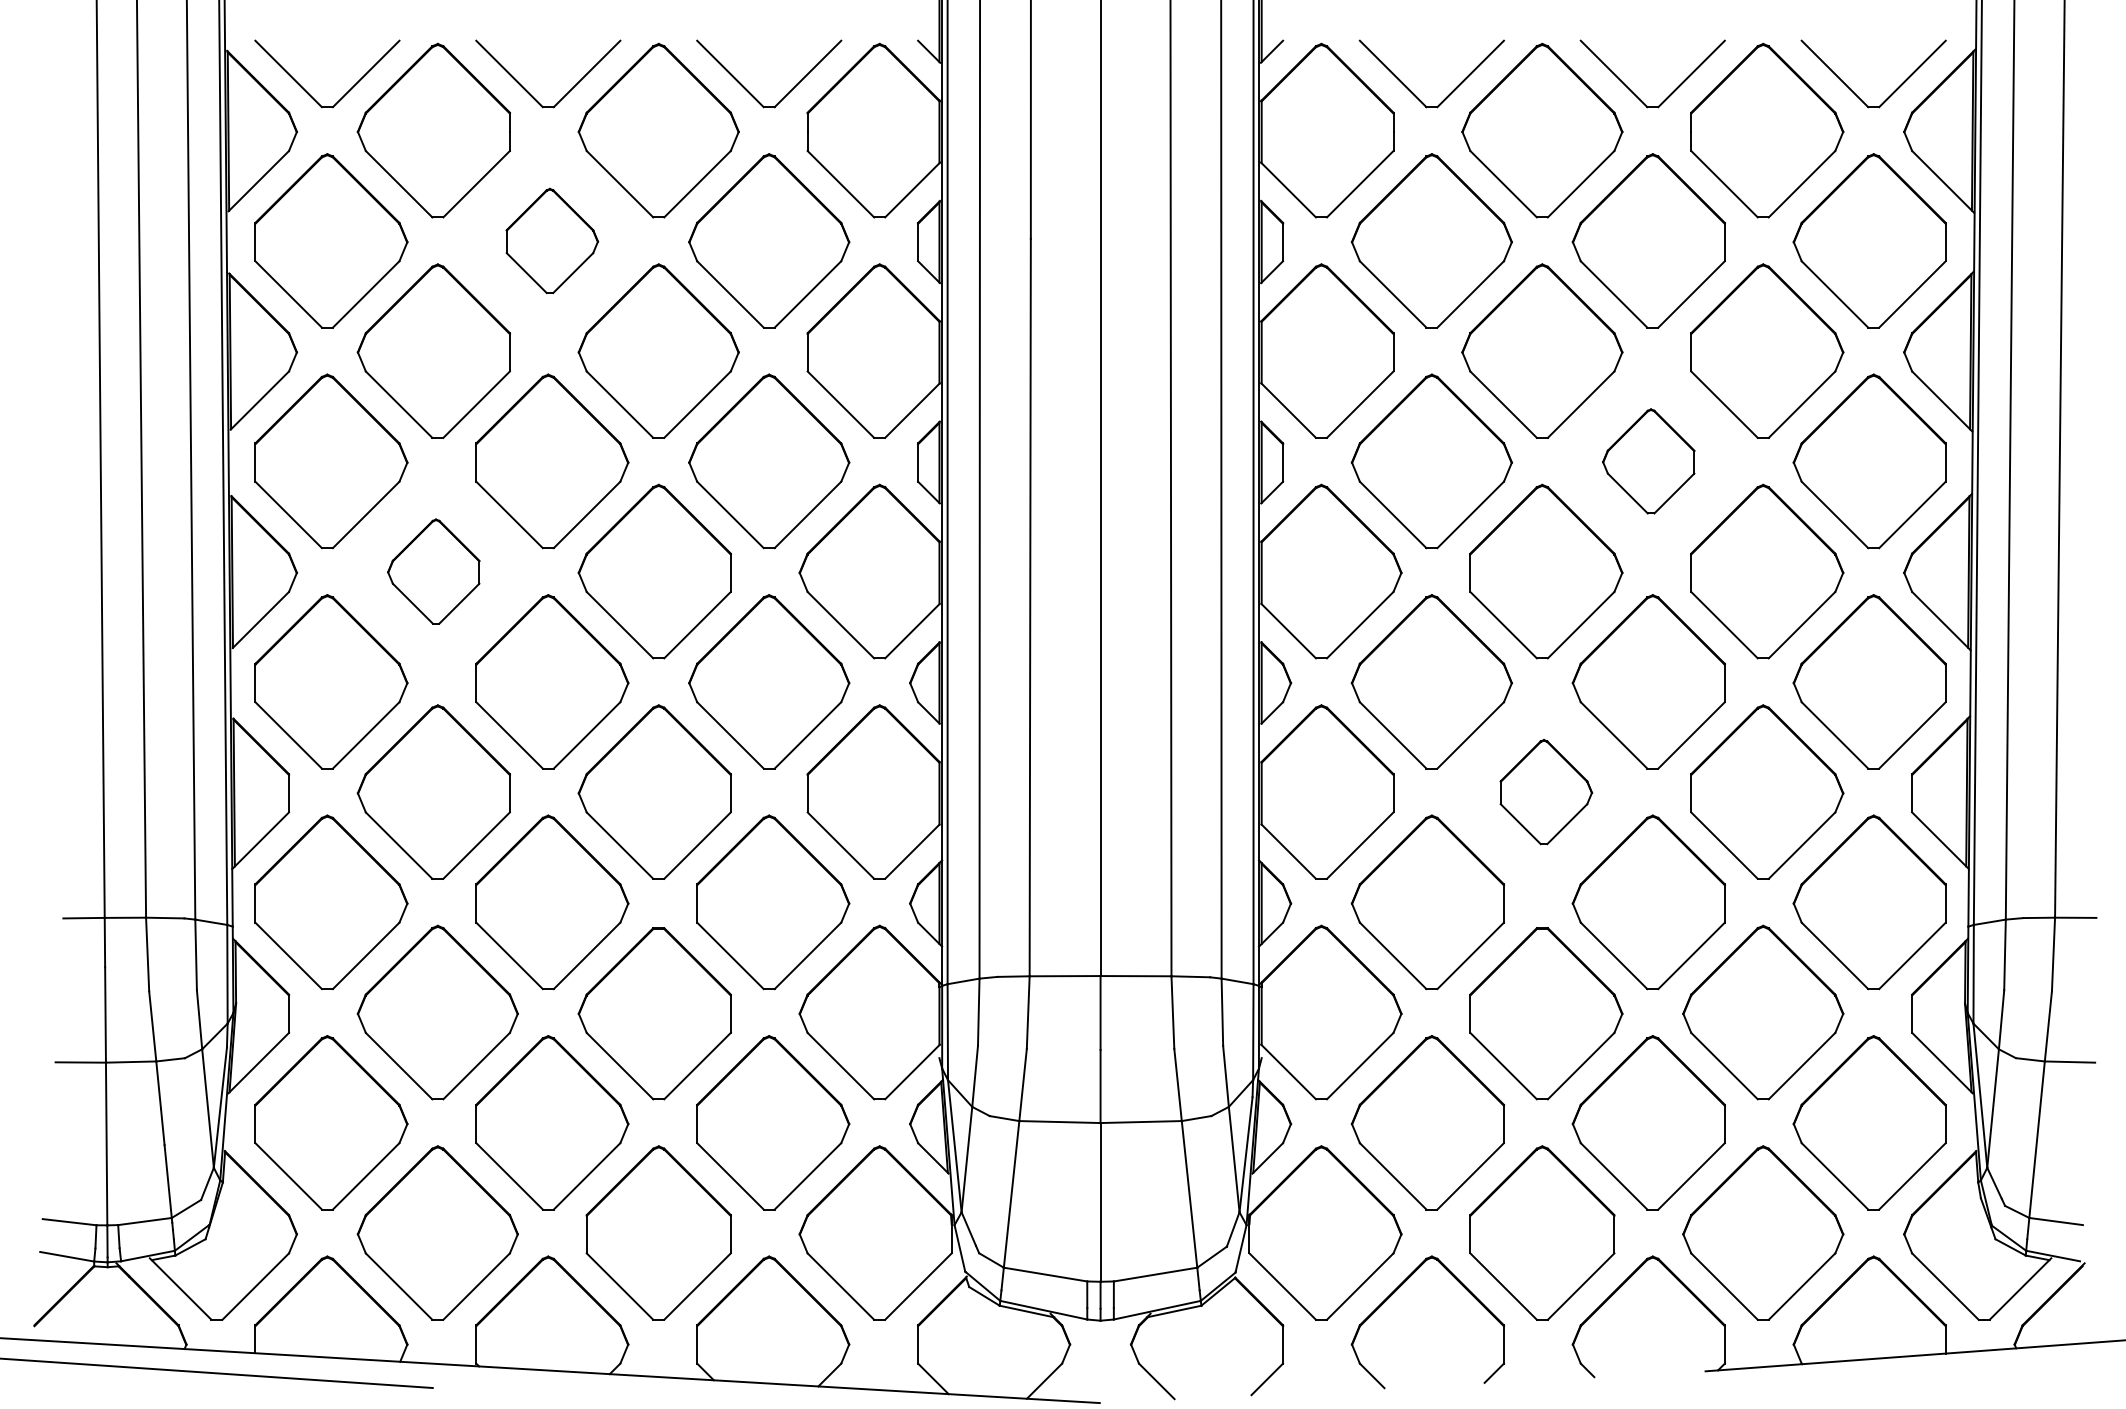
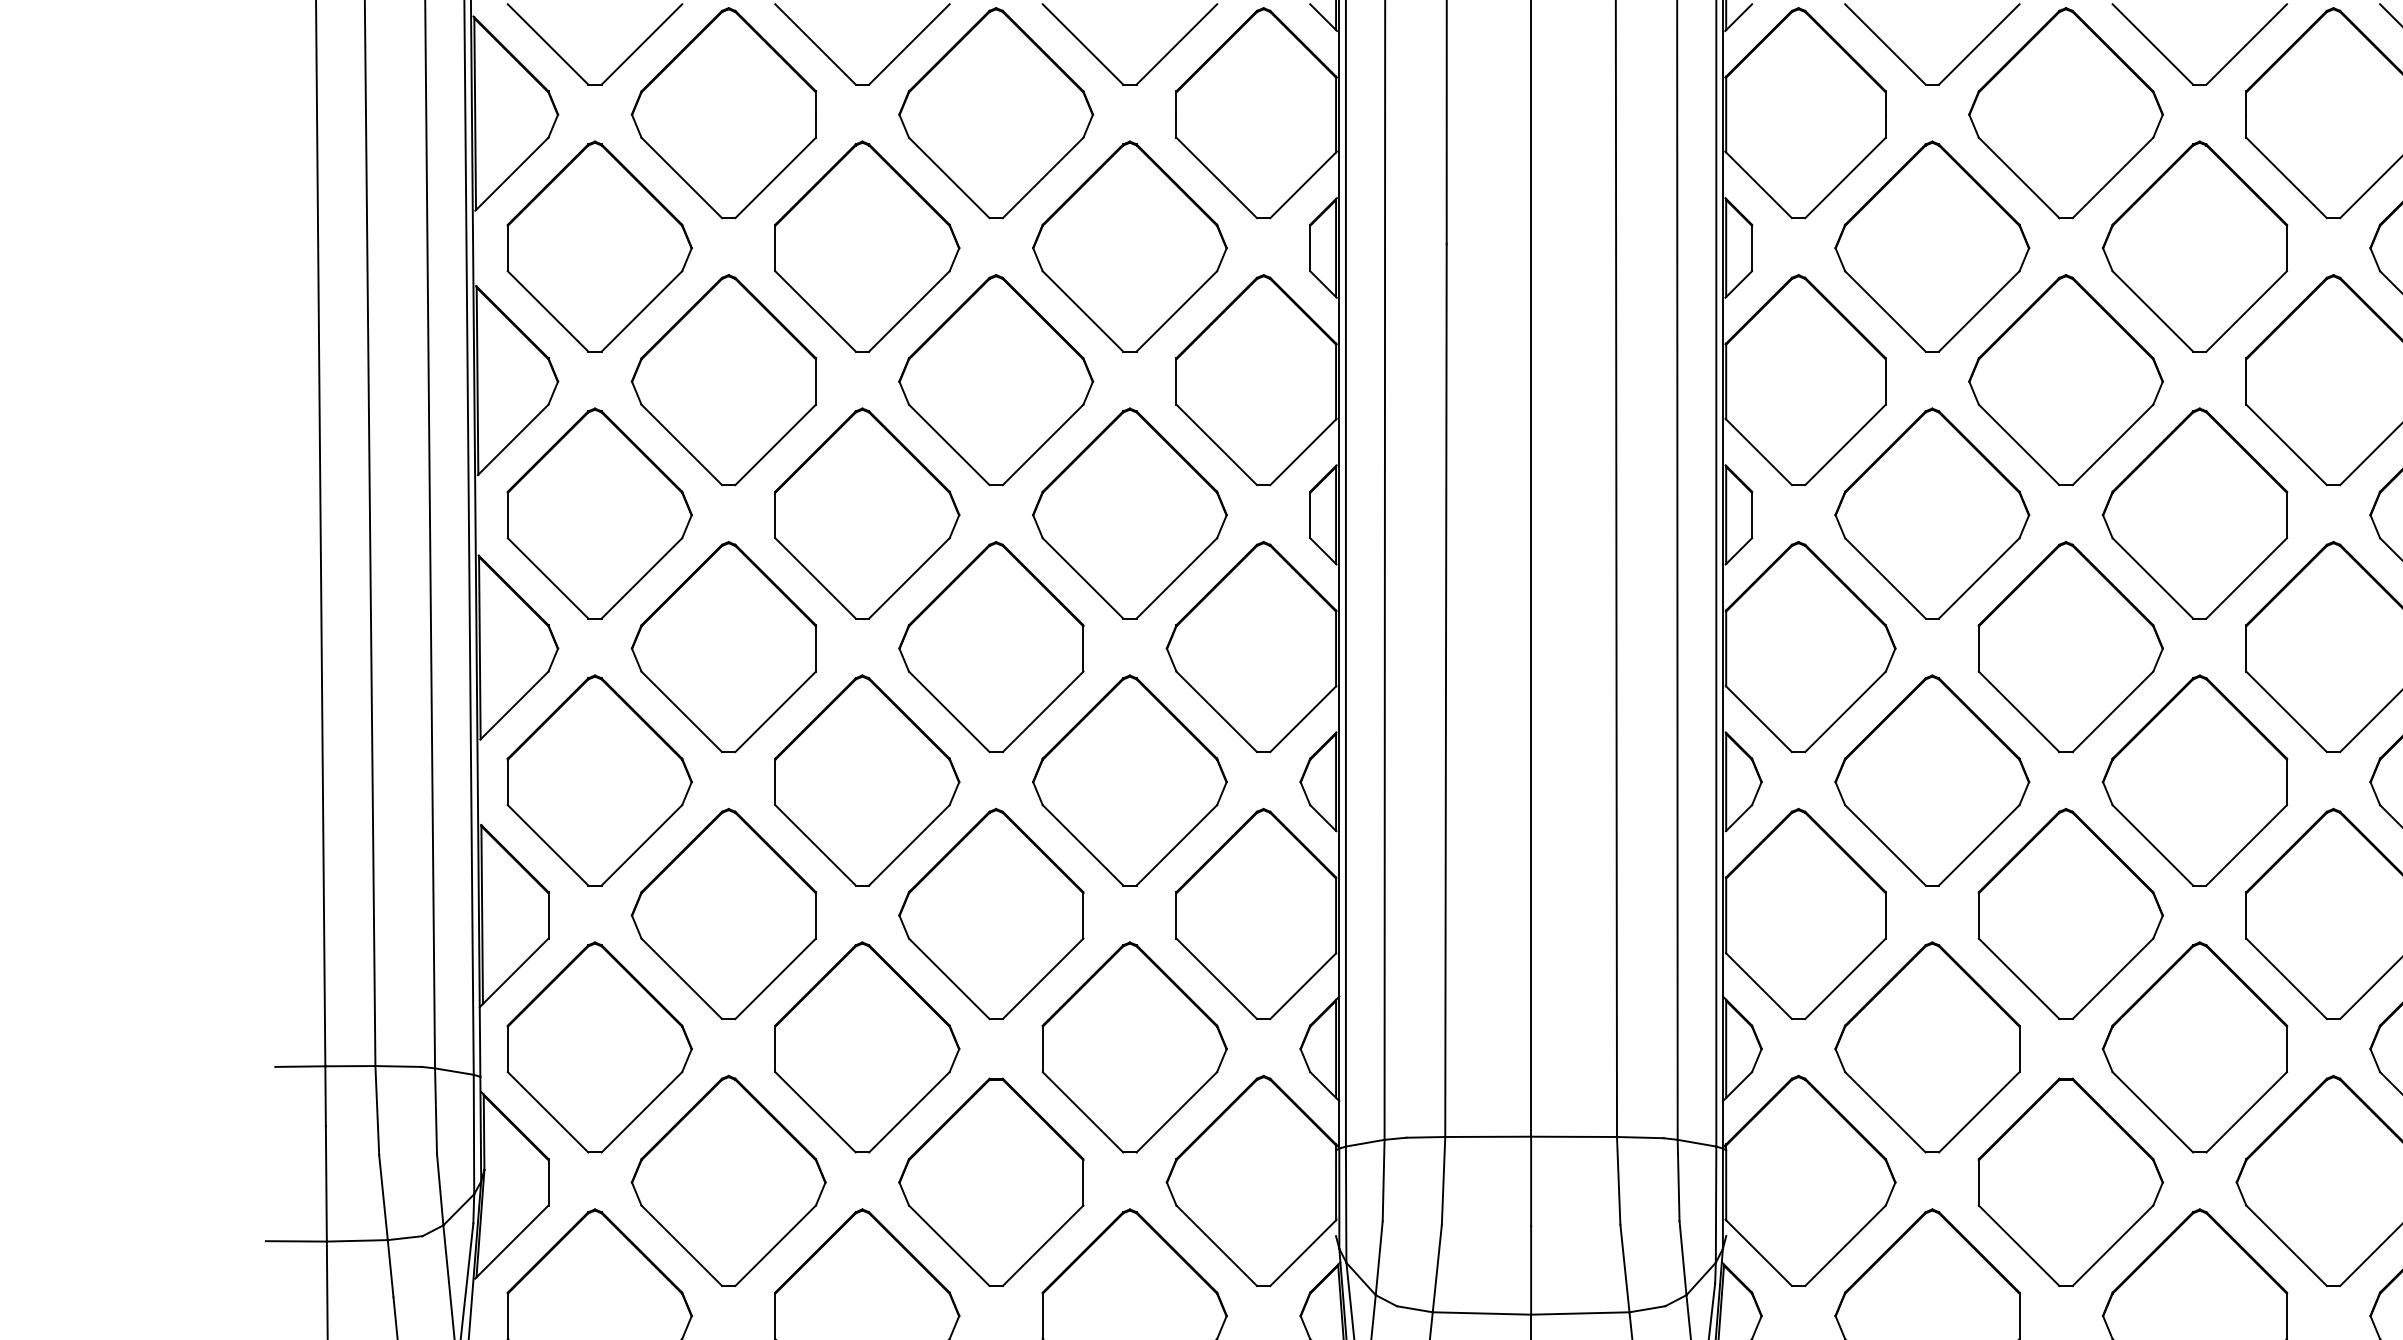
part: (552, 240) -> (867, 246), size x1.67
part: (1648, 461) -> (2194, 513), size x1.67
part: (433, 571) -> (723, 646), size x1.67
part: (1546, 791) -> (2071, 913), size x1.67

